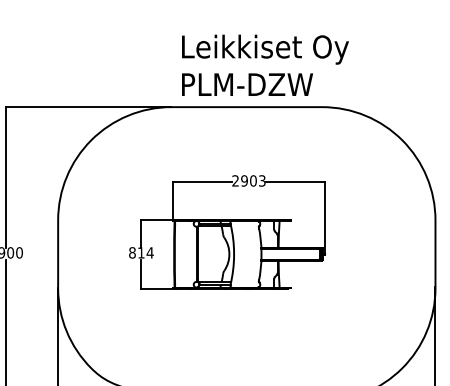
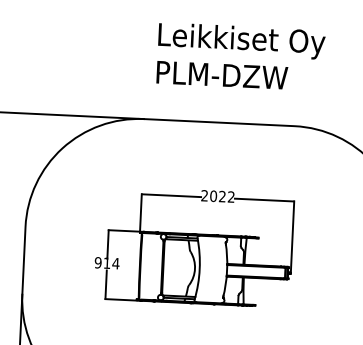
text: (265, 64) -> (241, 55), moved
text: (253, 180) -> (222, 196), 2903 -> 2022
text: (132, 252) -> (98, 262), 814 -> 914

